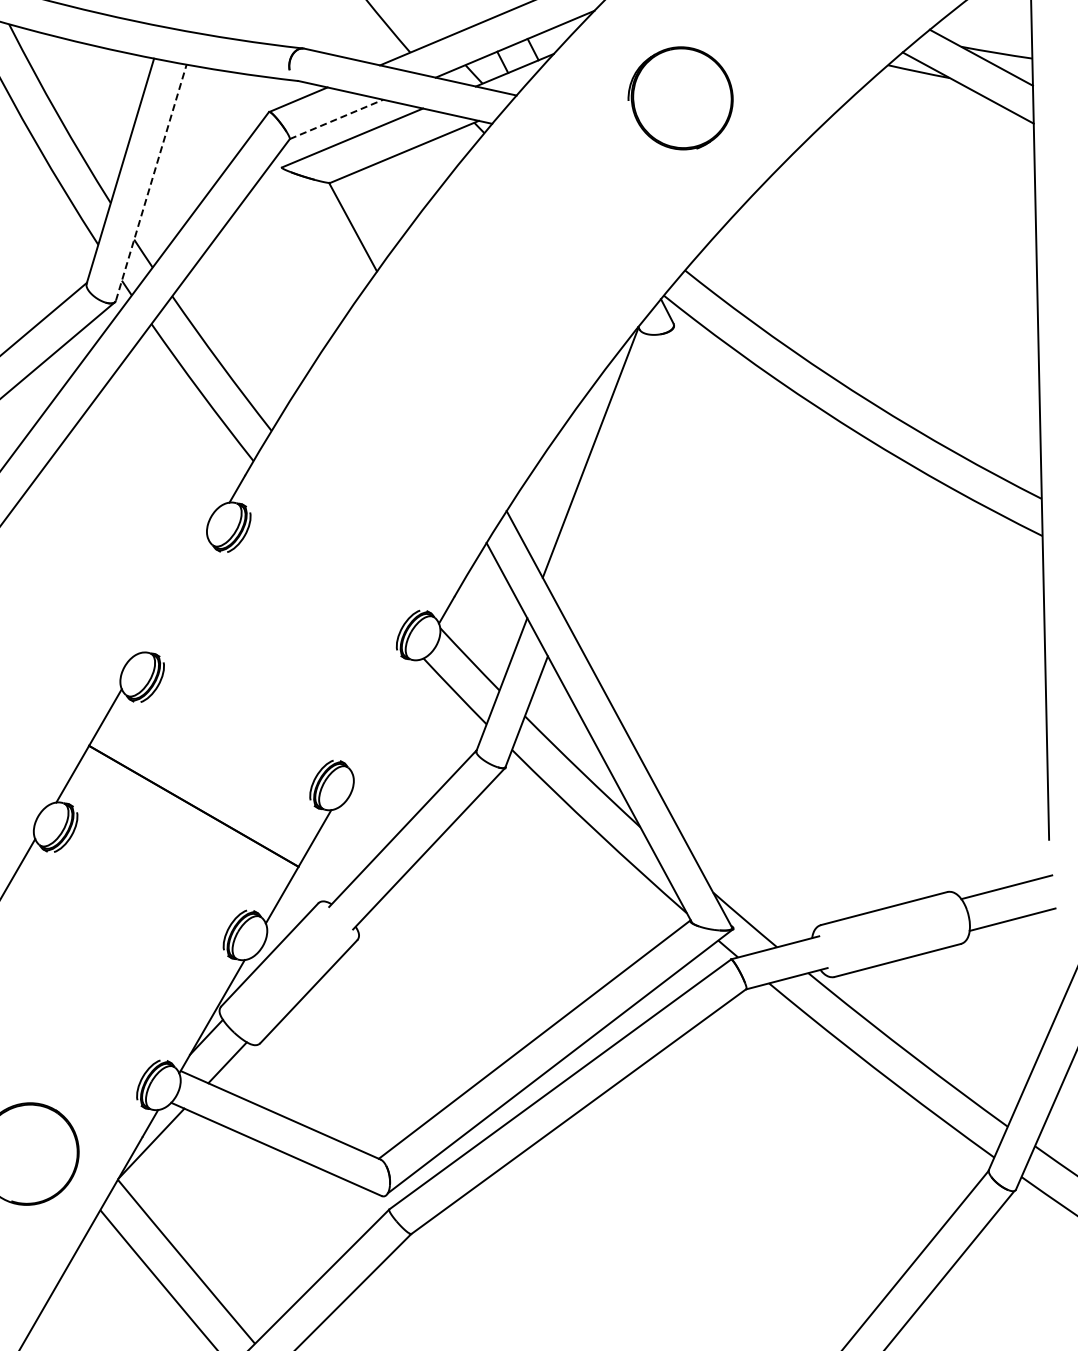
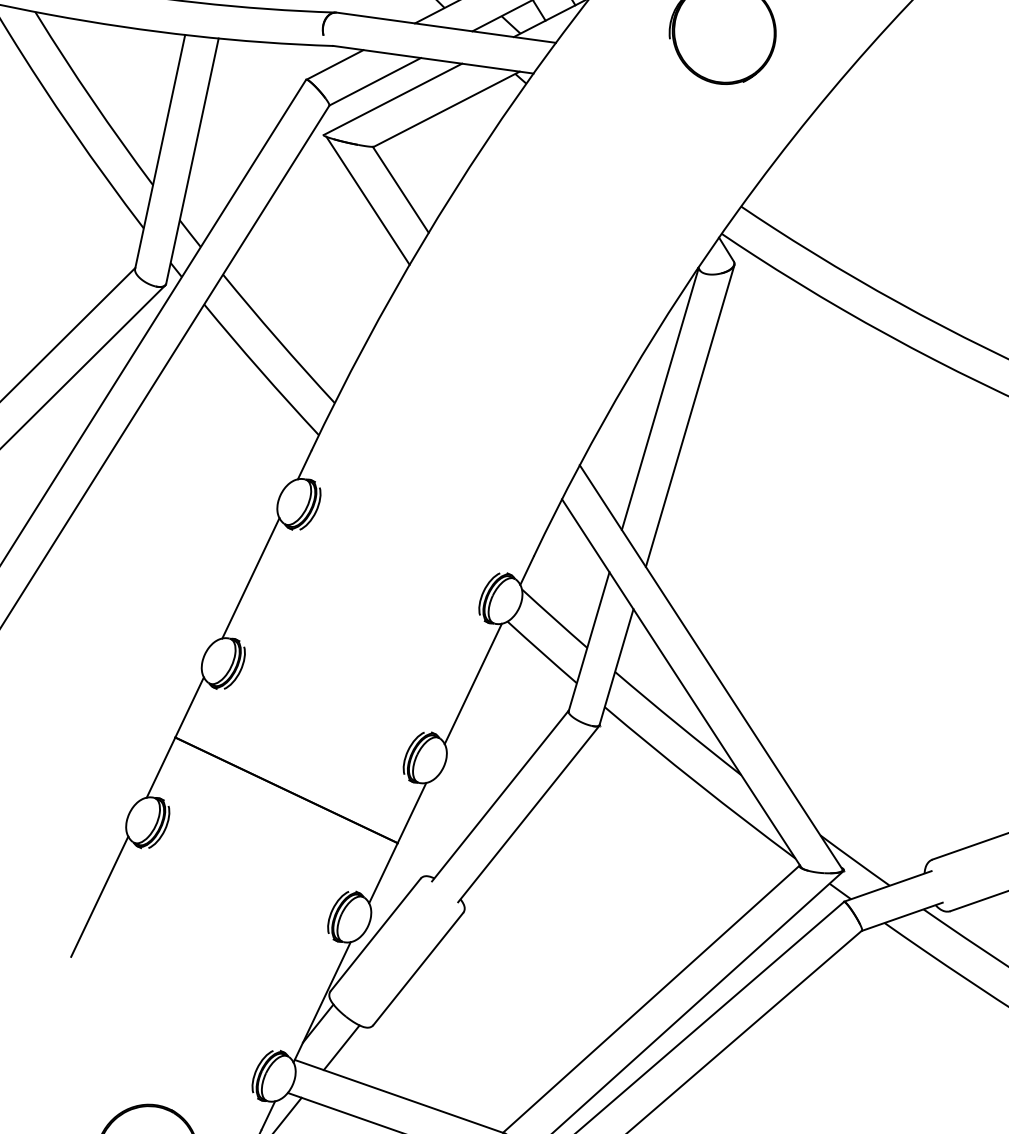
line: (336, 119) -> (375, 81), dashed -> solid
line: (151, 182) -> (192, 160), dashed -> solid
line: (319, 235) -> (367, 200), added
line: (618, 471) -> (690, 415), added
line: (175, 595) -> (250, 577), added
line: (384, 716) -> (472, 683), added

